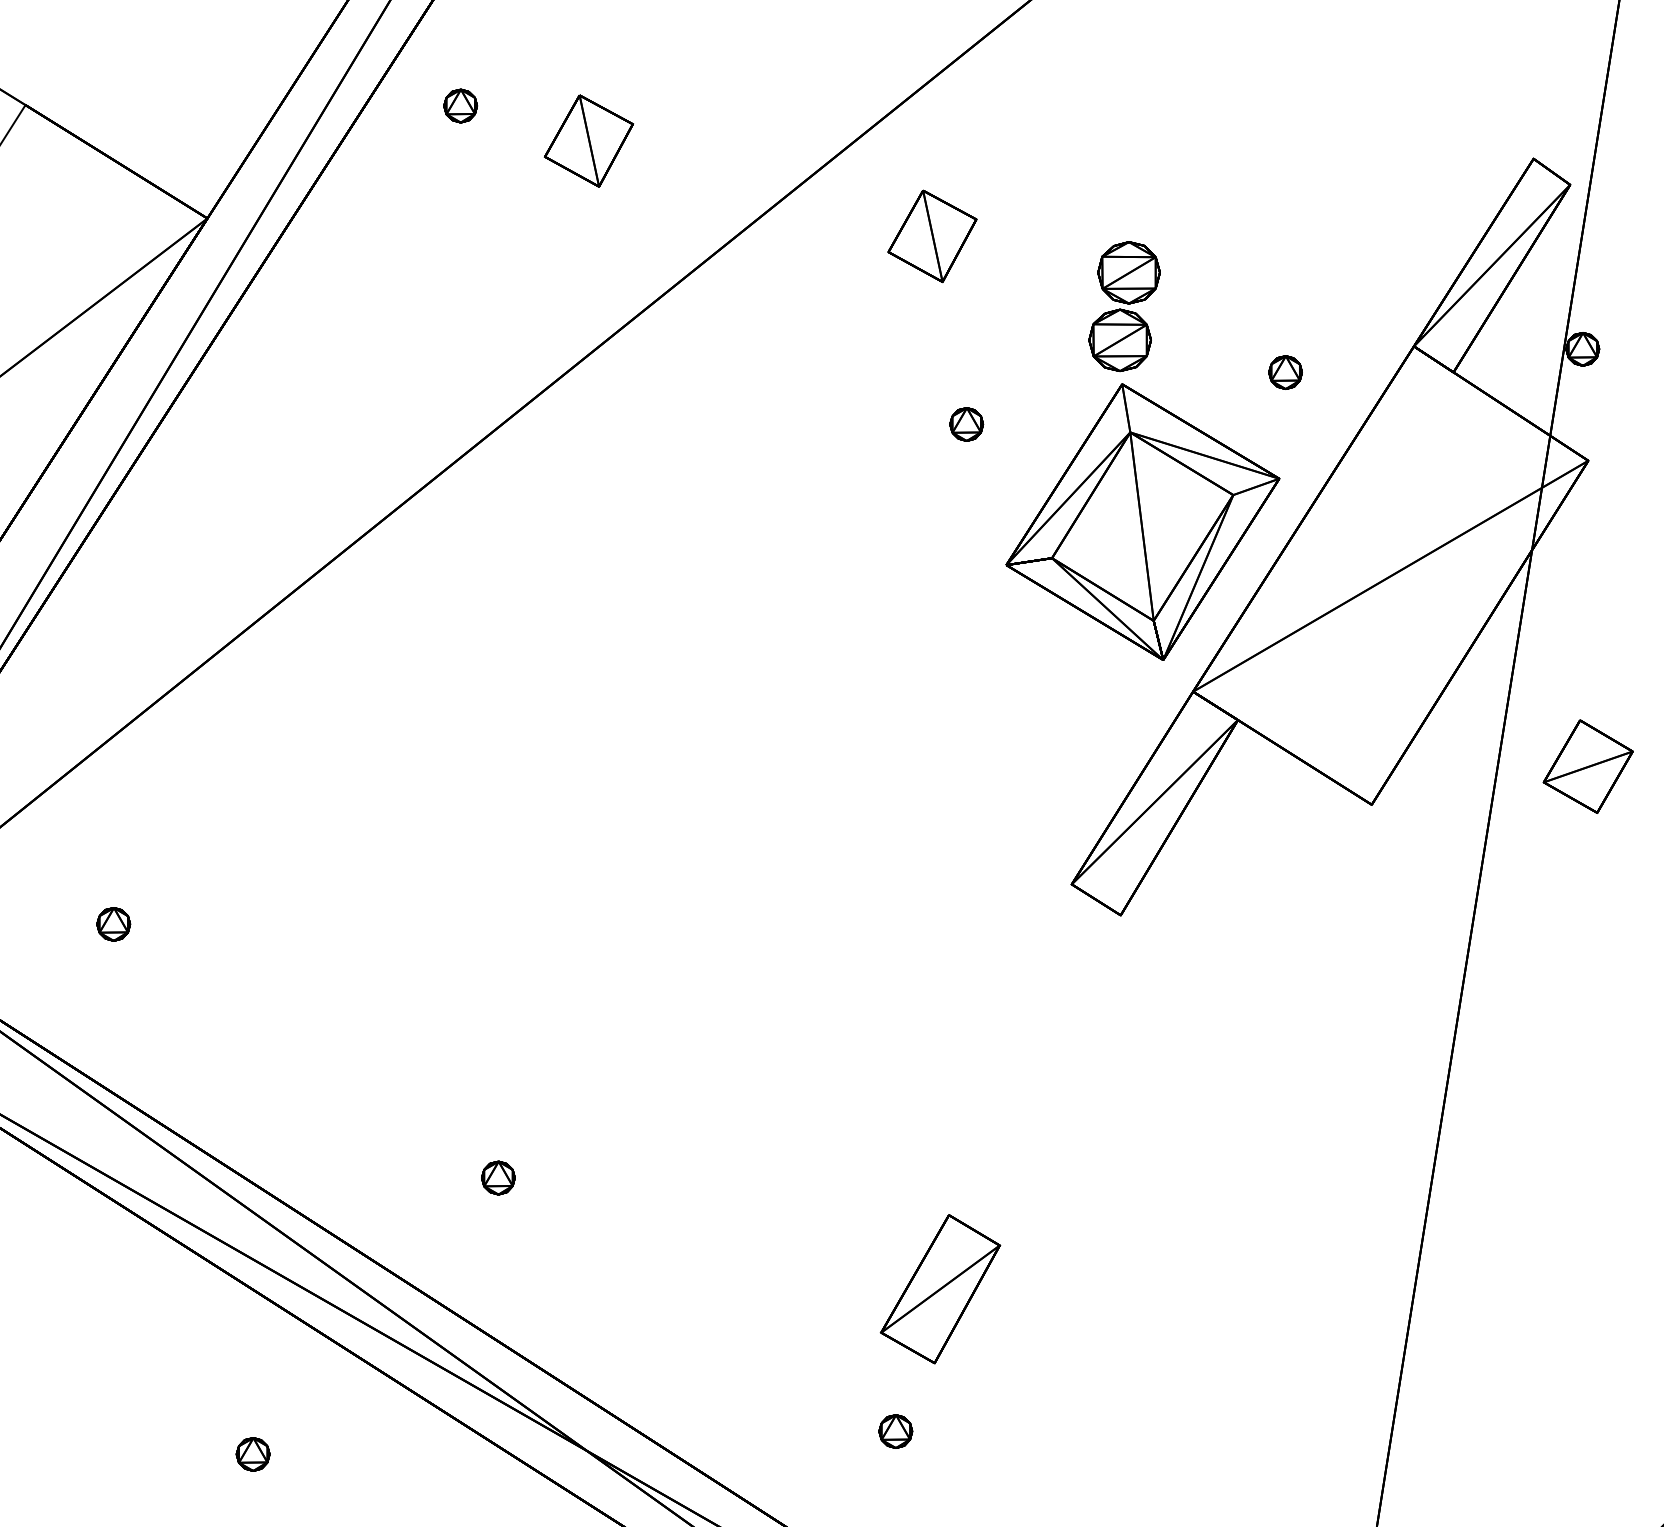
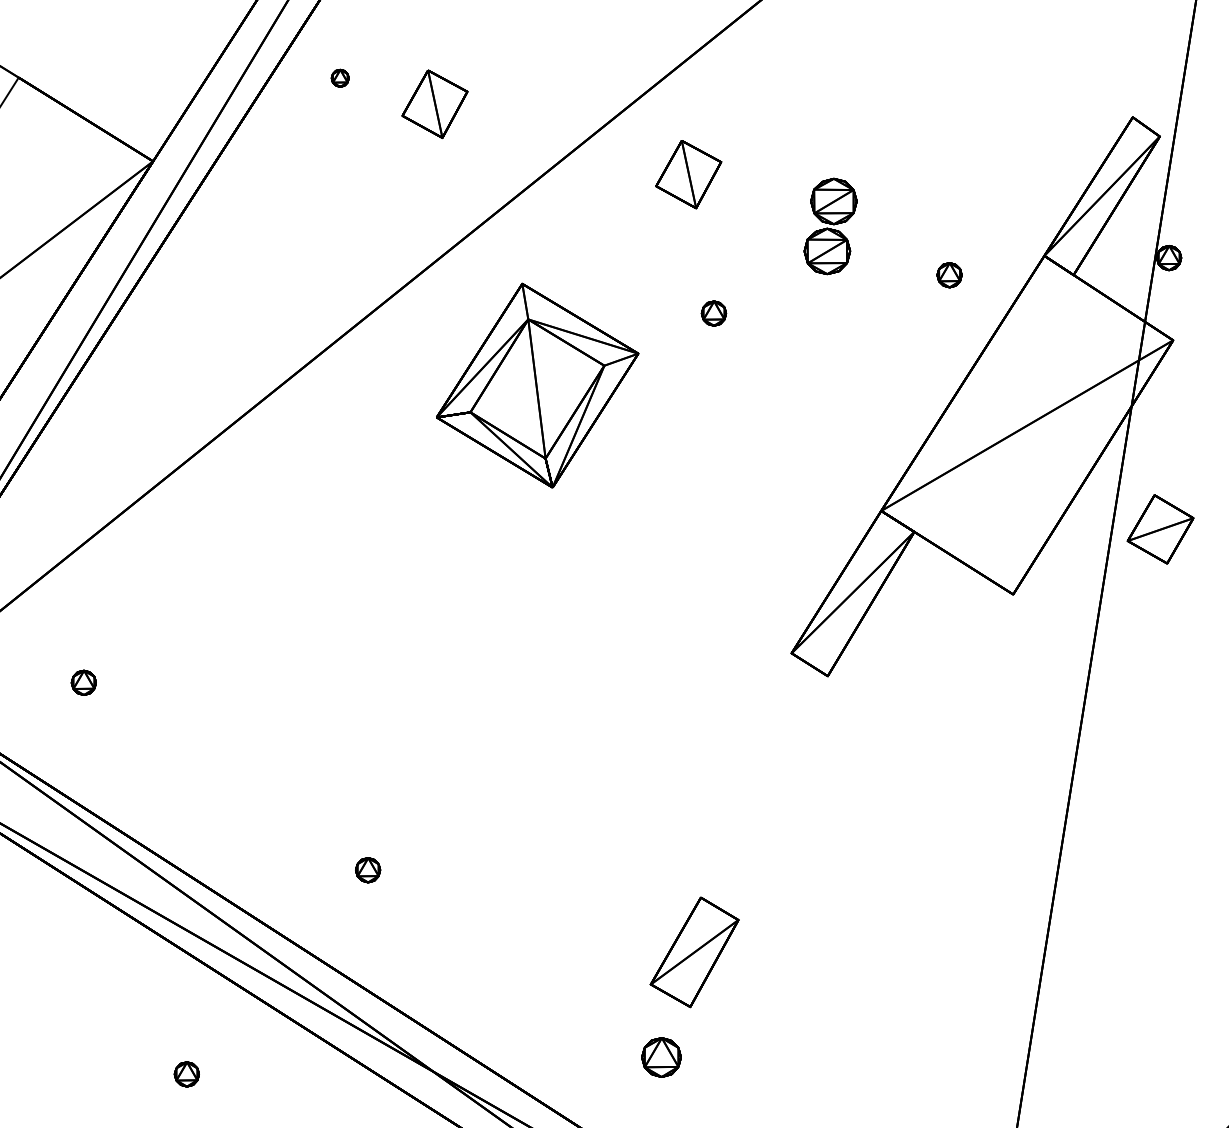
part: (460, 105) -> (340, 77), size x0.7
part: (1142, 521) -> (537, 385), moved
part: (1587, 766) -> (1160, 529), moved
part: (895, 1431) -> (661, 1057), size x1.6

